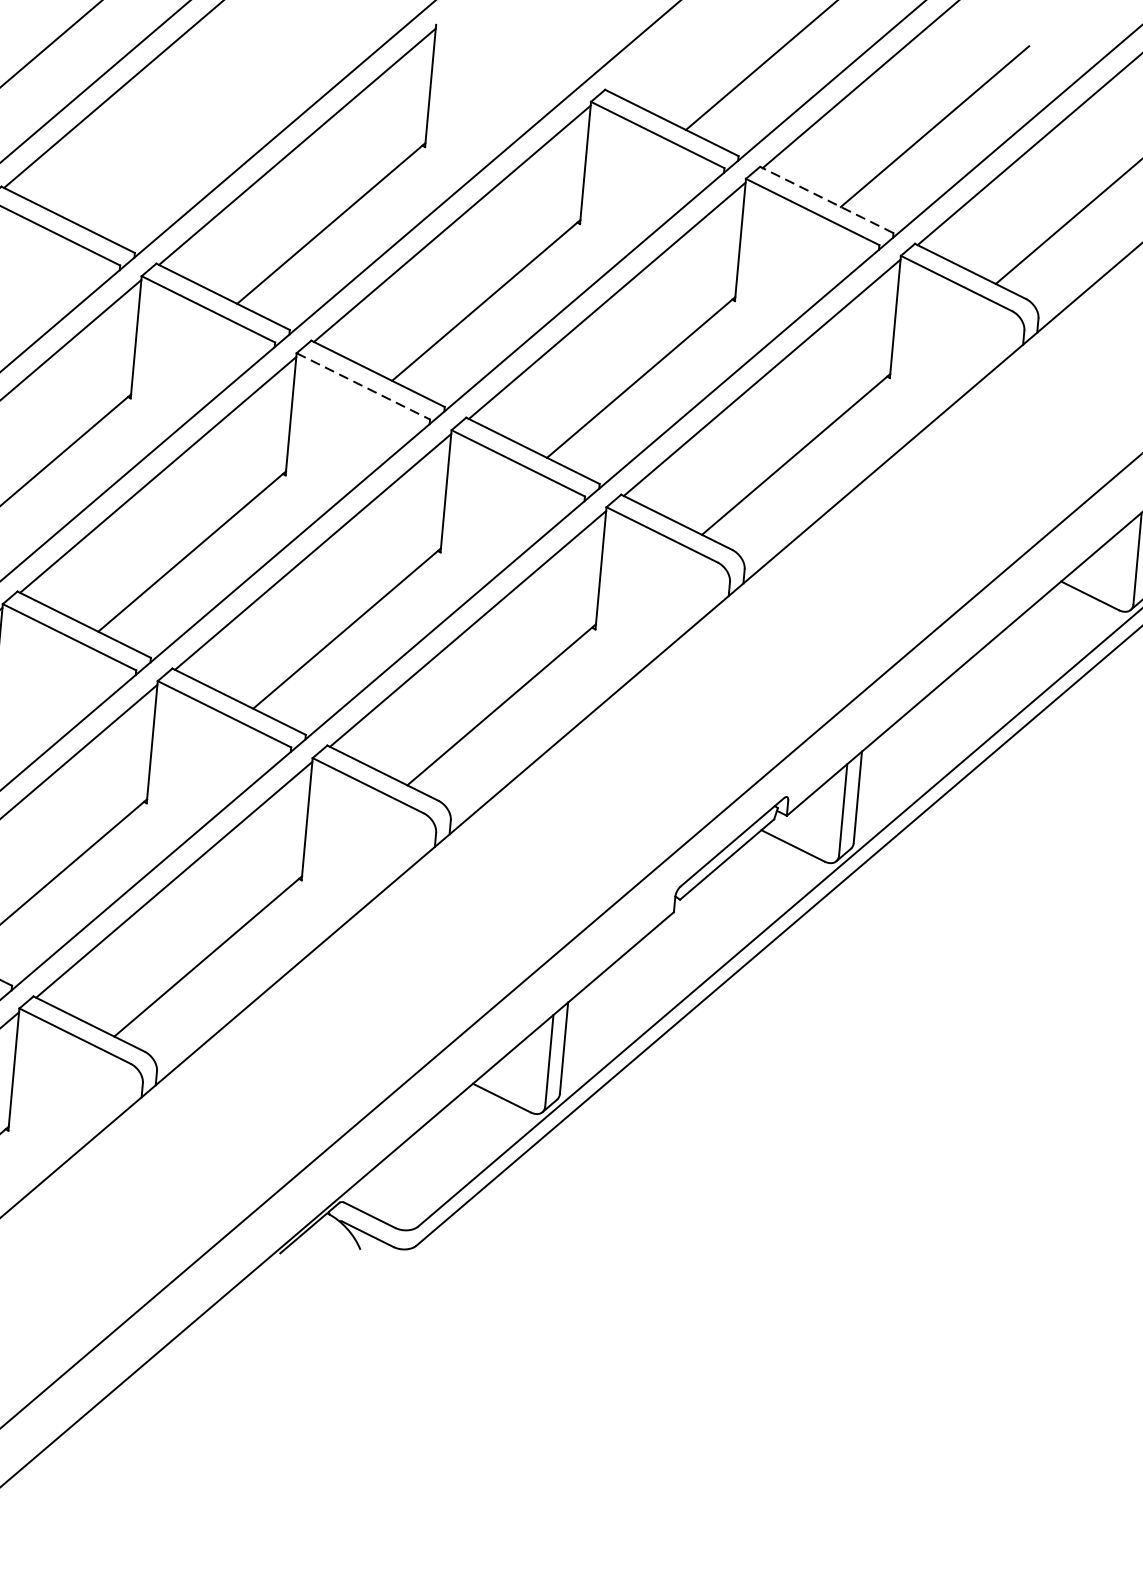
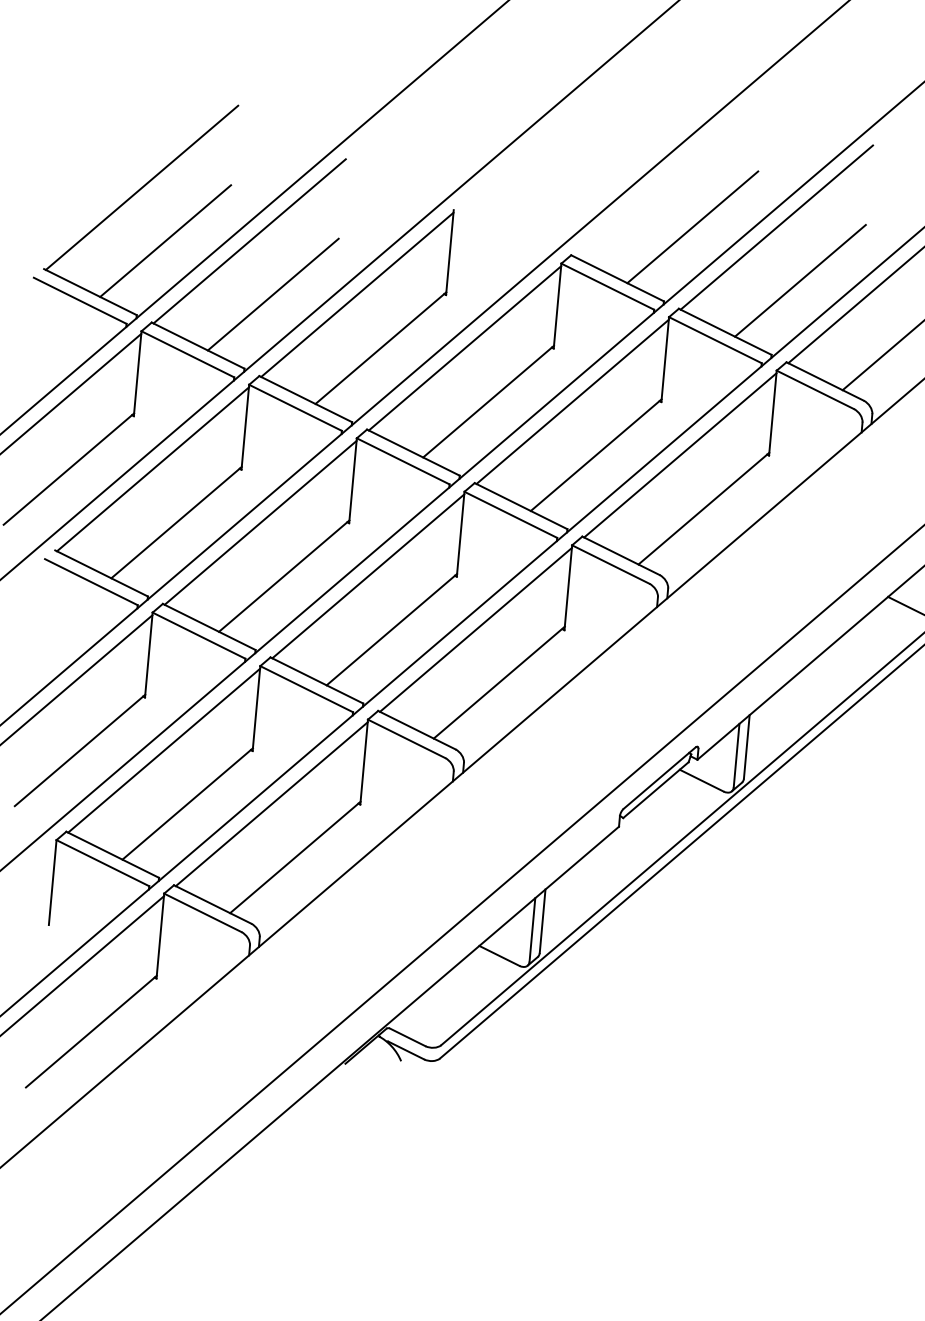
line: (175, 146) -> (272, 294), added
line: (827, 199) -> (725, 331), dashed -> solid
line: (363, 386) -> (403, 461), dashed -> solid

